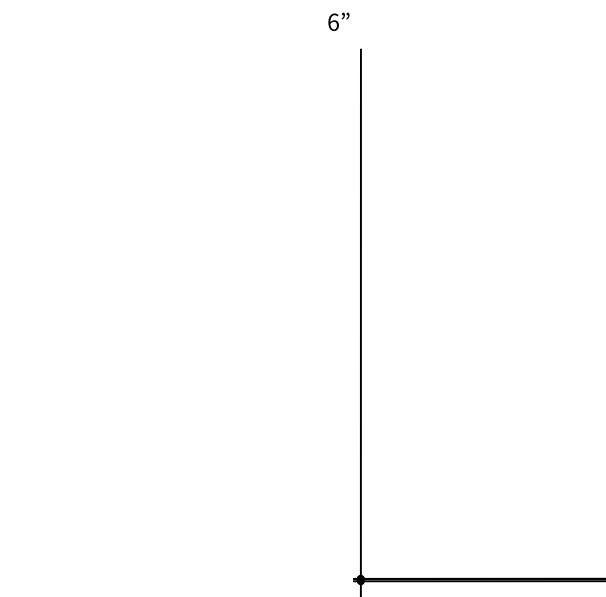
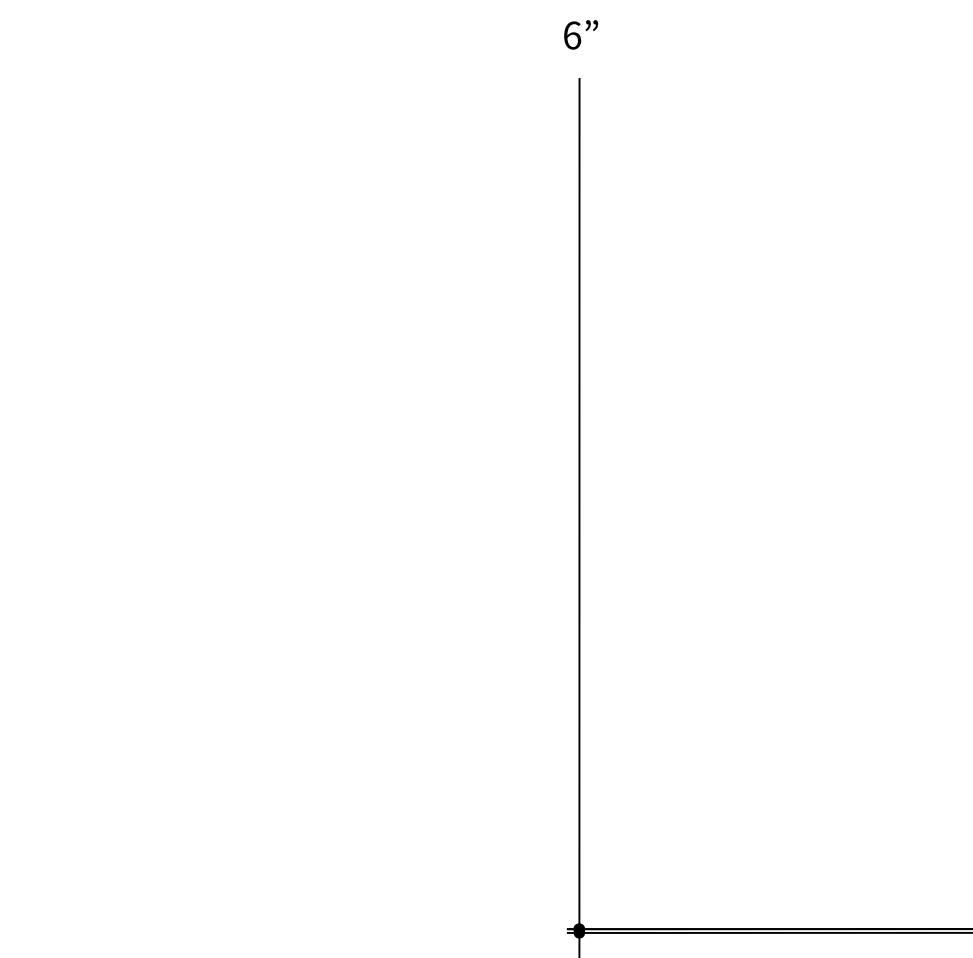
text: (338, 21) -> (580, 34), moved

